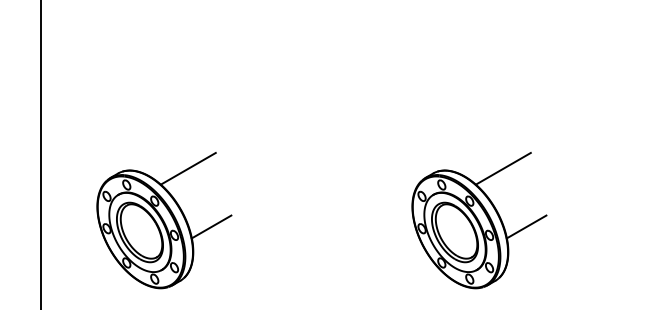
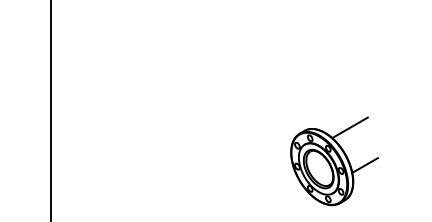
part: (164, 220) -> (130, 161), removed

